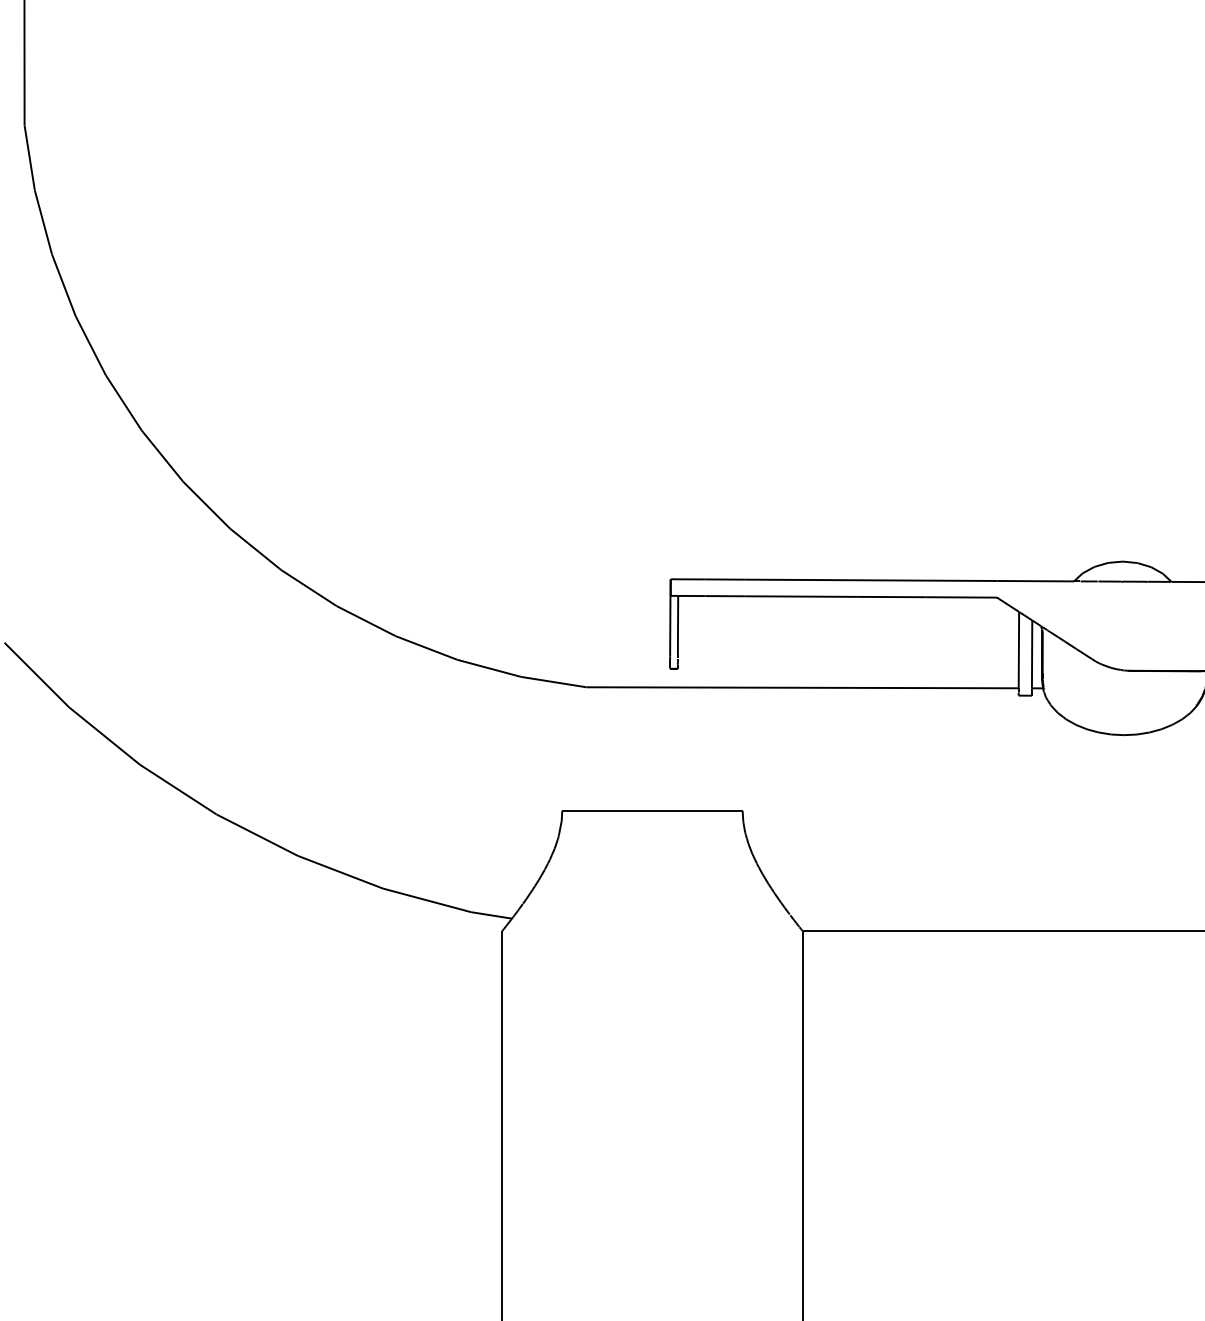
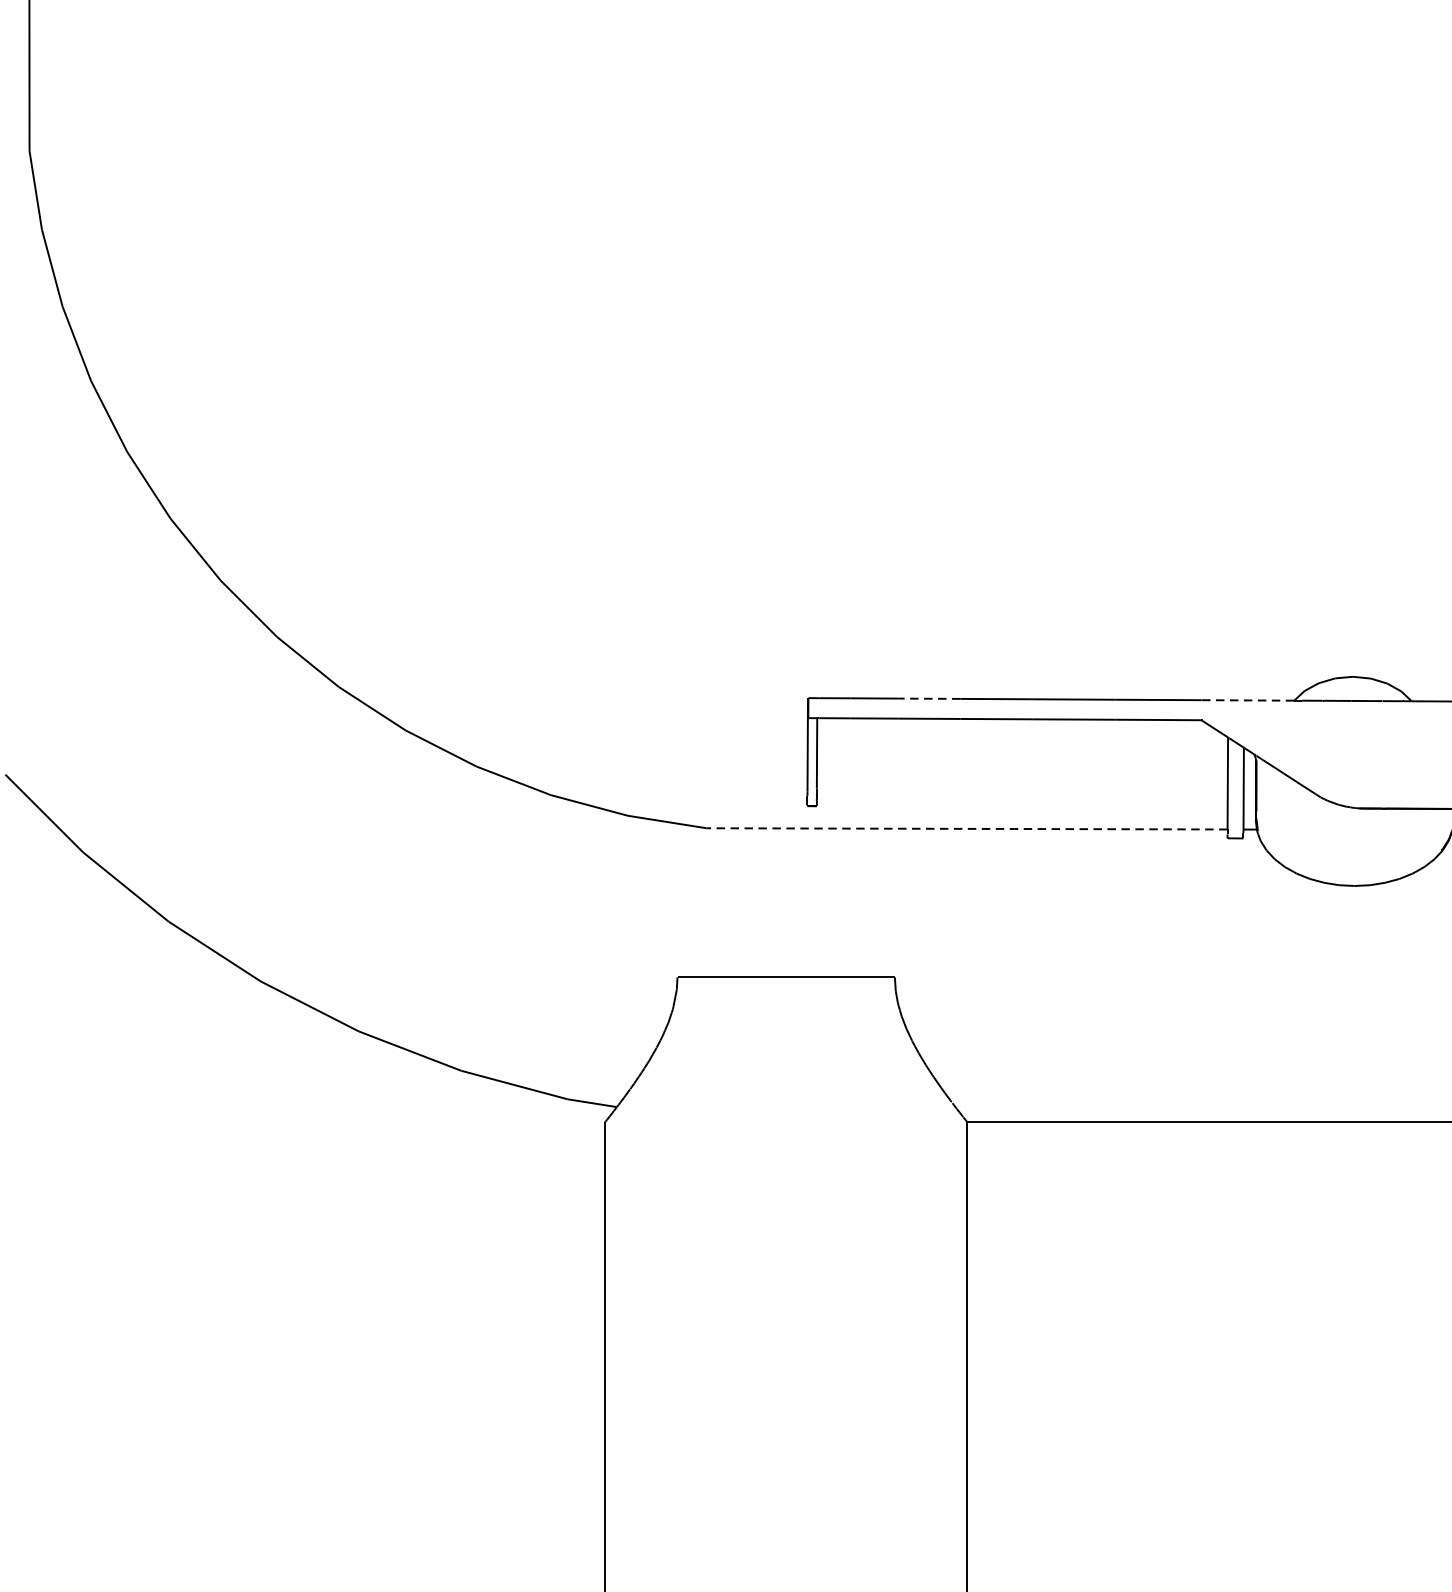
line: (771, 579) -> (929, 698), solid -> dashed
line: (1035, 581) -> (1247, 700), solid -> dashed
line: (802, 687) -> (967, 828), solid -> dashed

